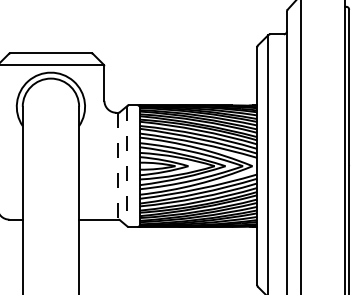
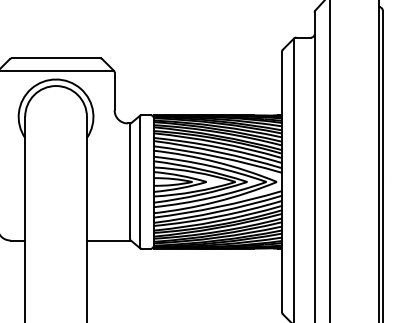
line: (118, 165) -> (130, 181), dashed -> solid
line: (127, 166) -> (139, 182), dashed -> solid

